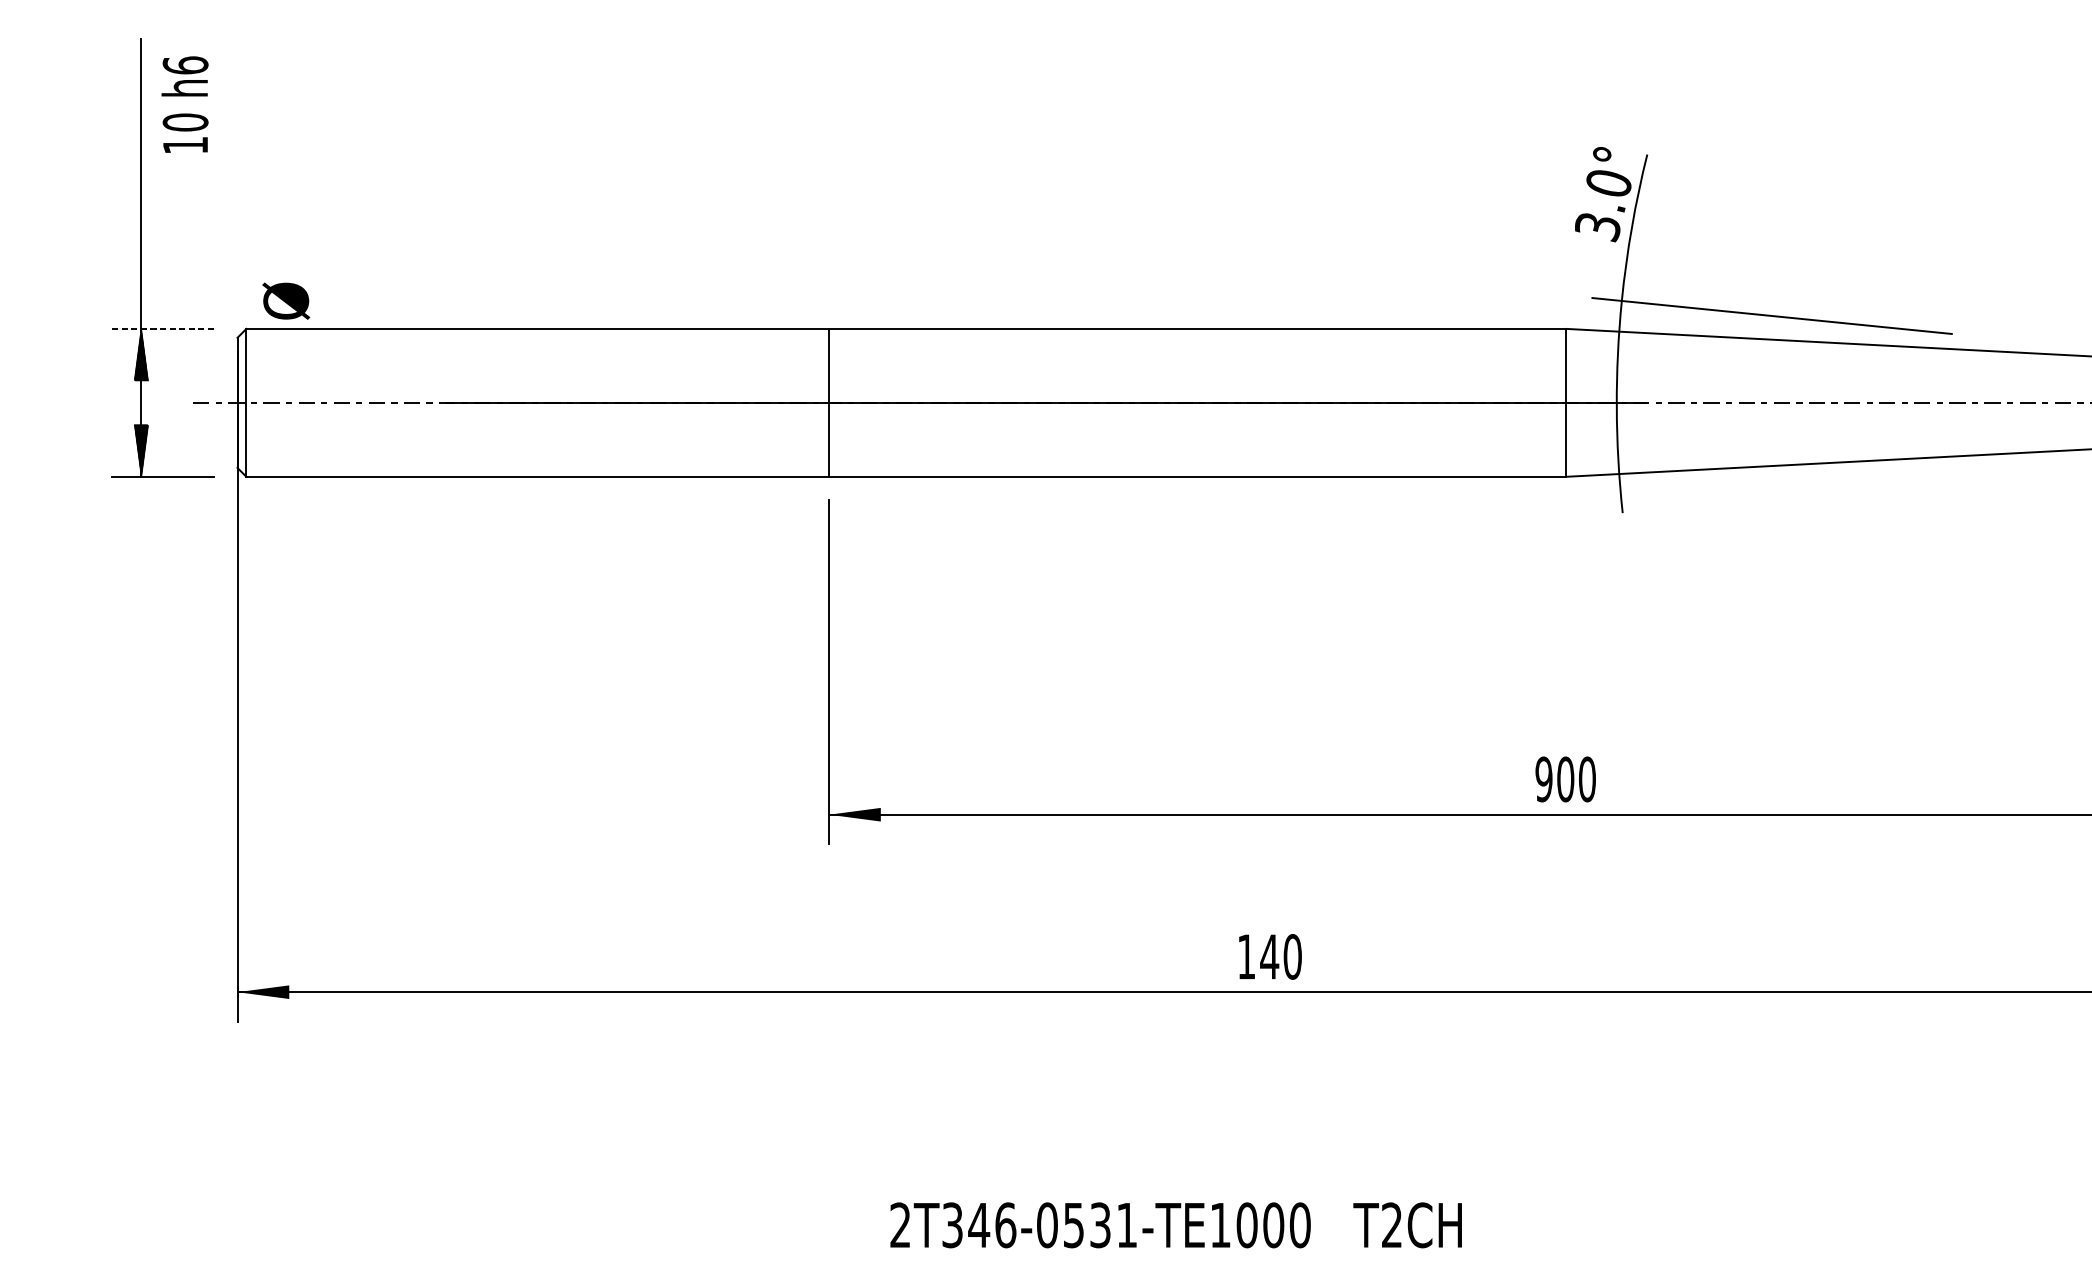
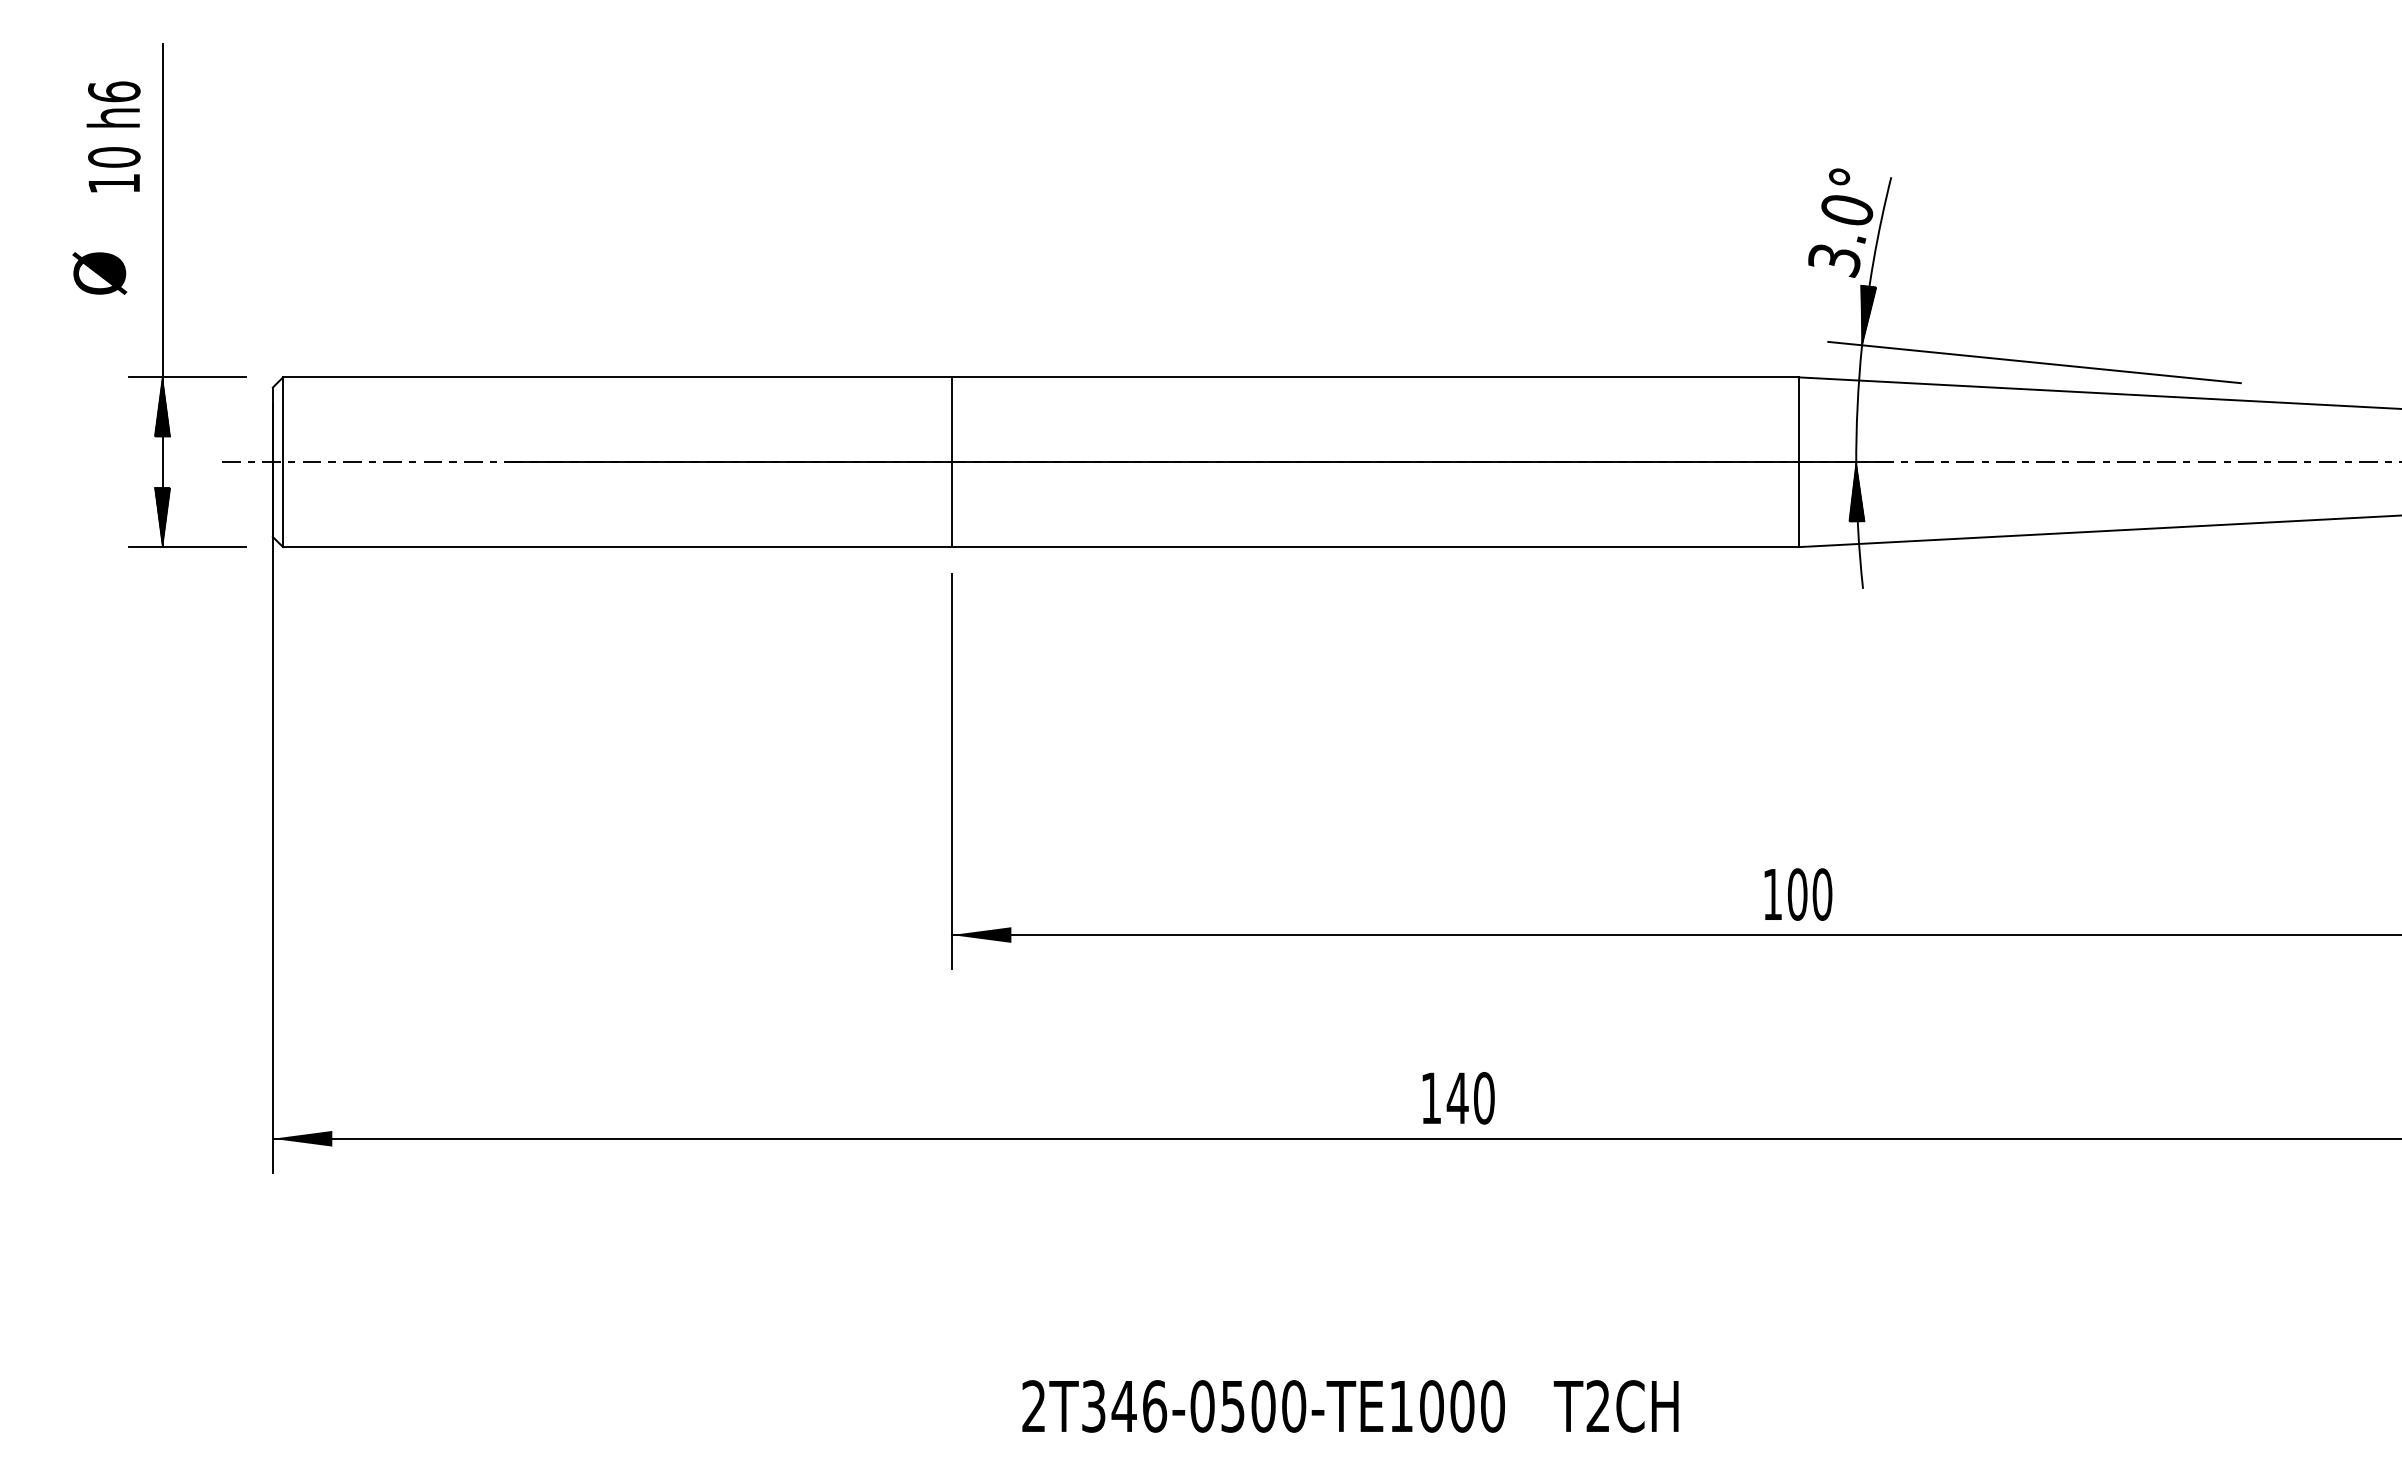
text: (184, 104) -> (113, 136), moved
hatch: (1627, 275) -> (1868, 315), added
text: (285, 301) -> (99, 273), moved
line: (163, 329) -> (187, 377), dashed -> solid
hatch: (1617, 428) -> (1856, 491), added
text: (1543, 779) -> (1772, 894), 900 -> 100
text: (1113, 1225) -> (1278, 1406), 2T346-0531-TE1000 -> 2T346-0500-TE1000

